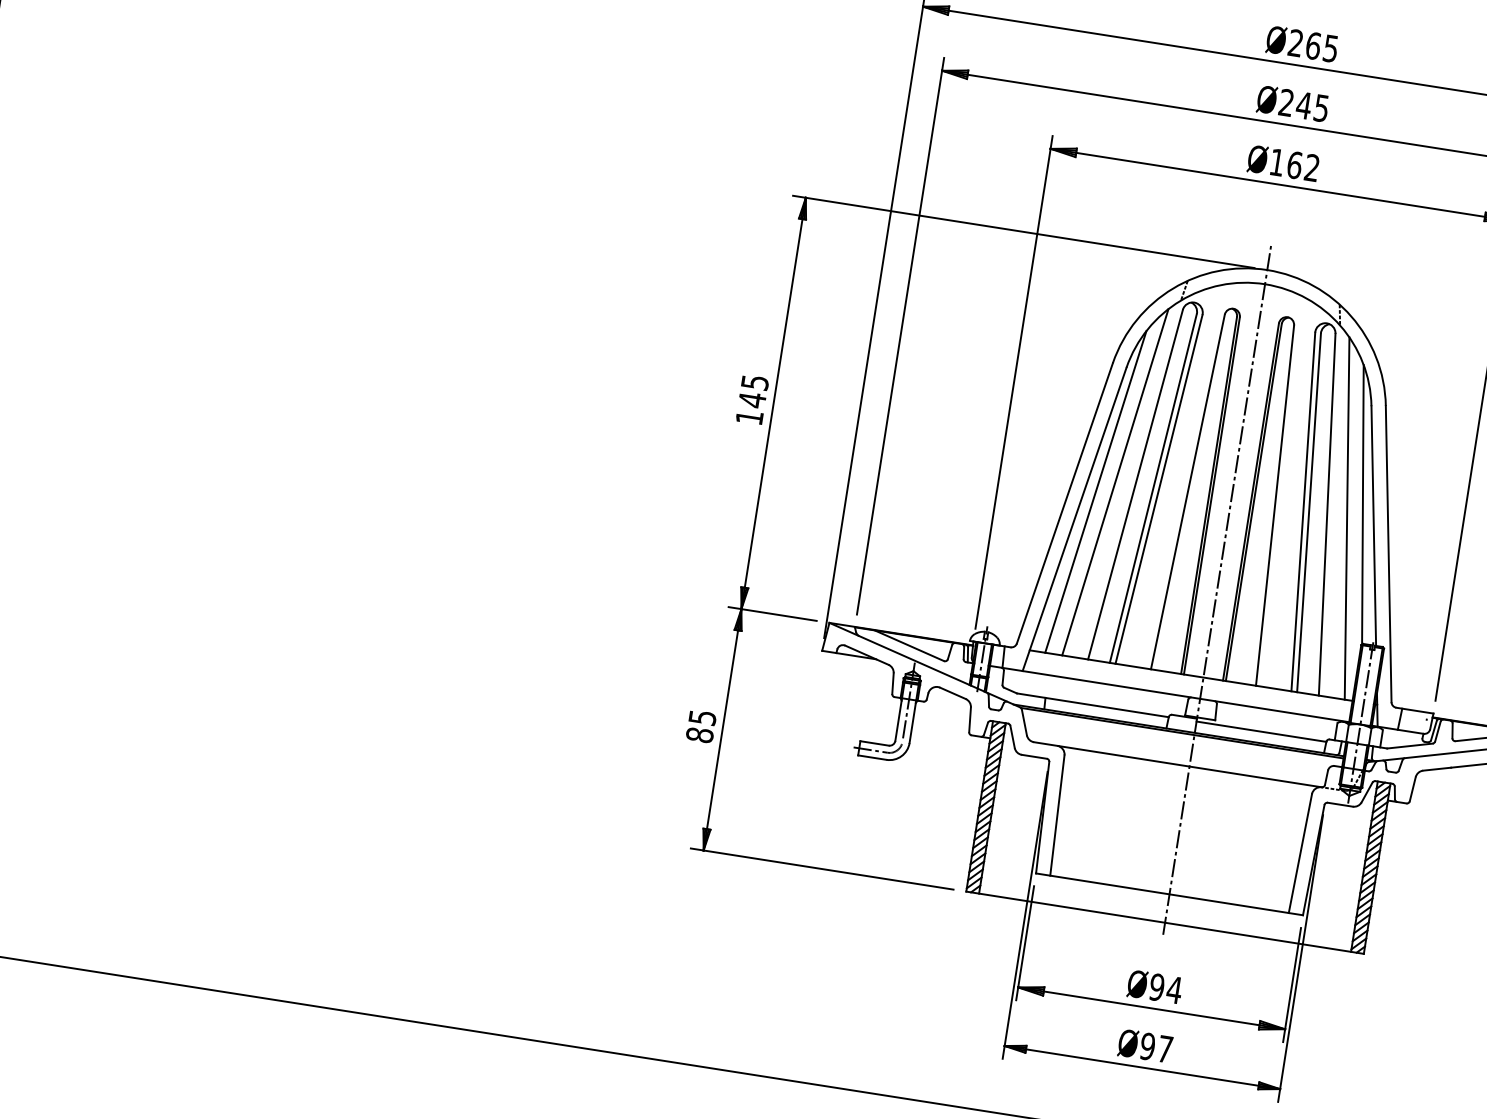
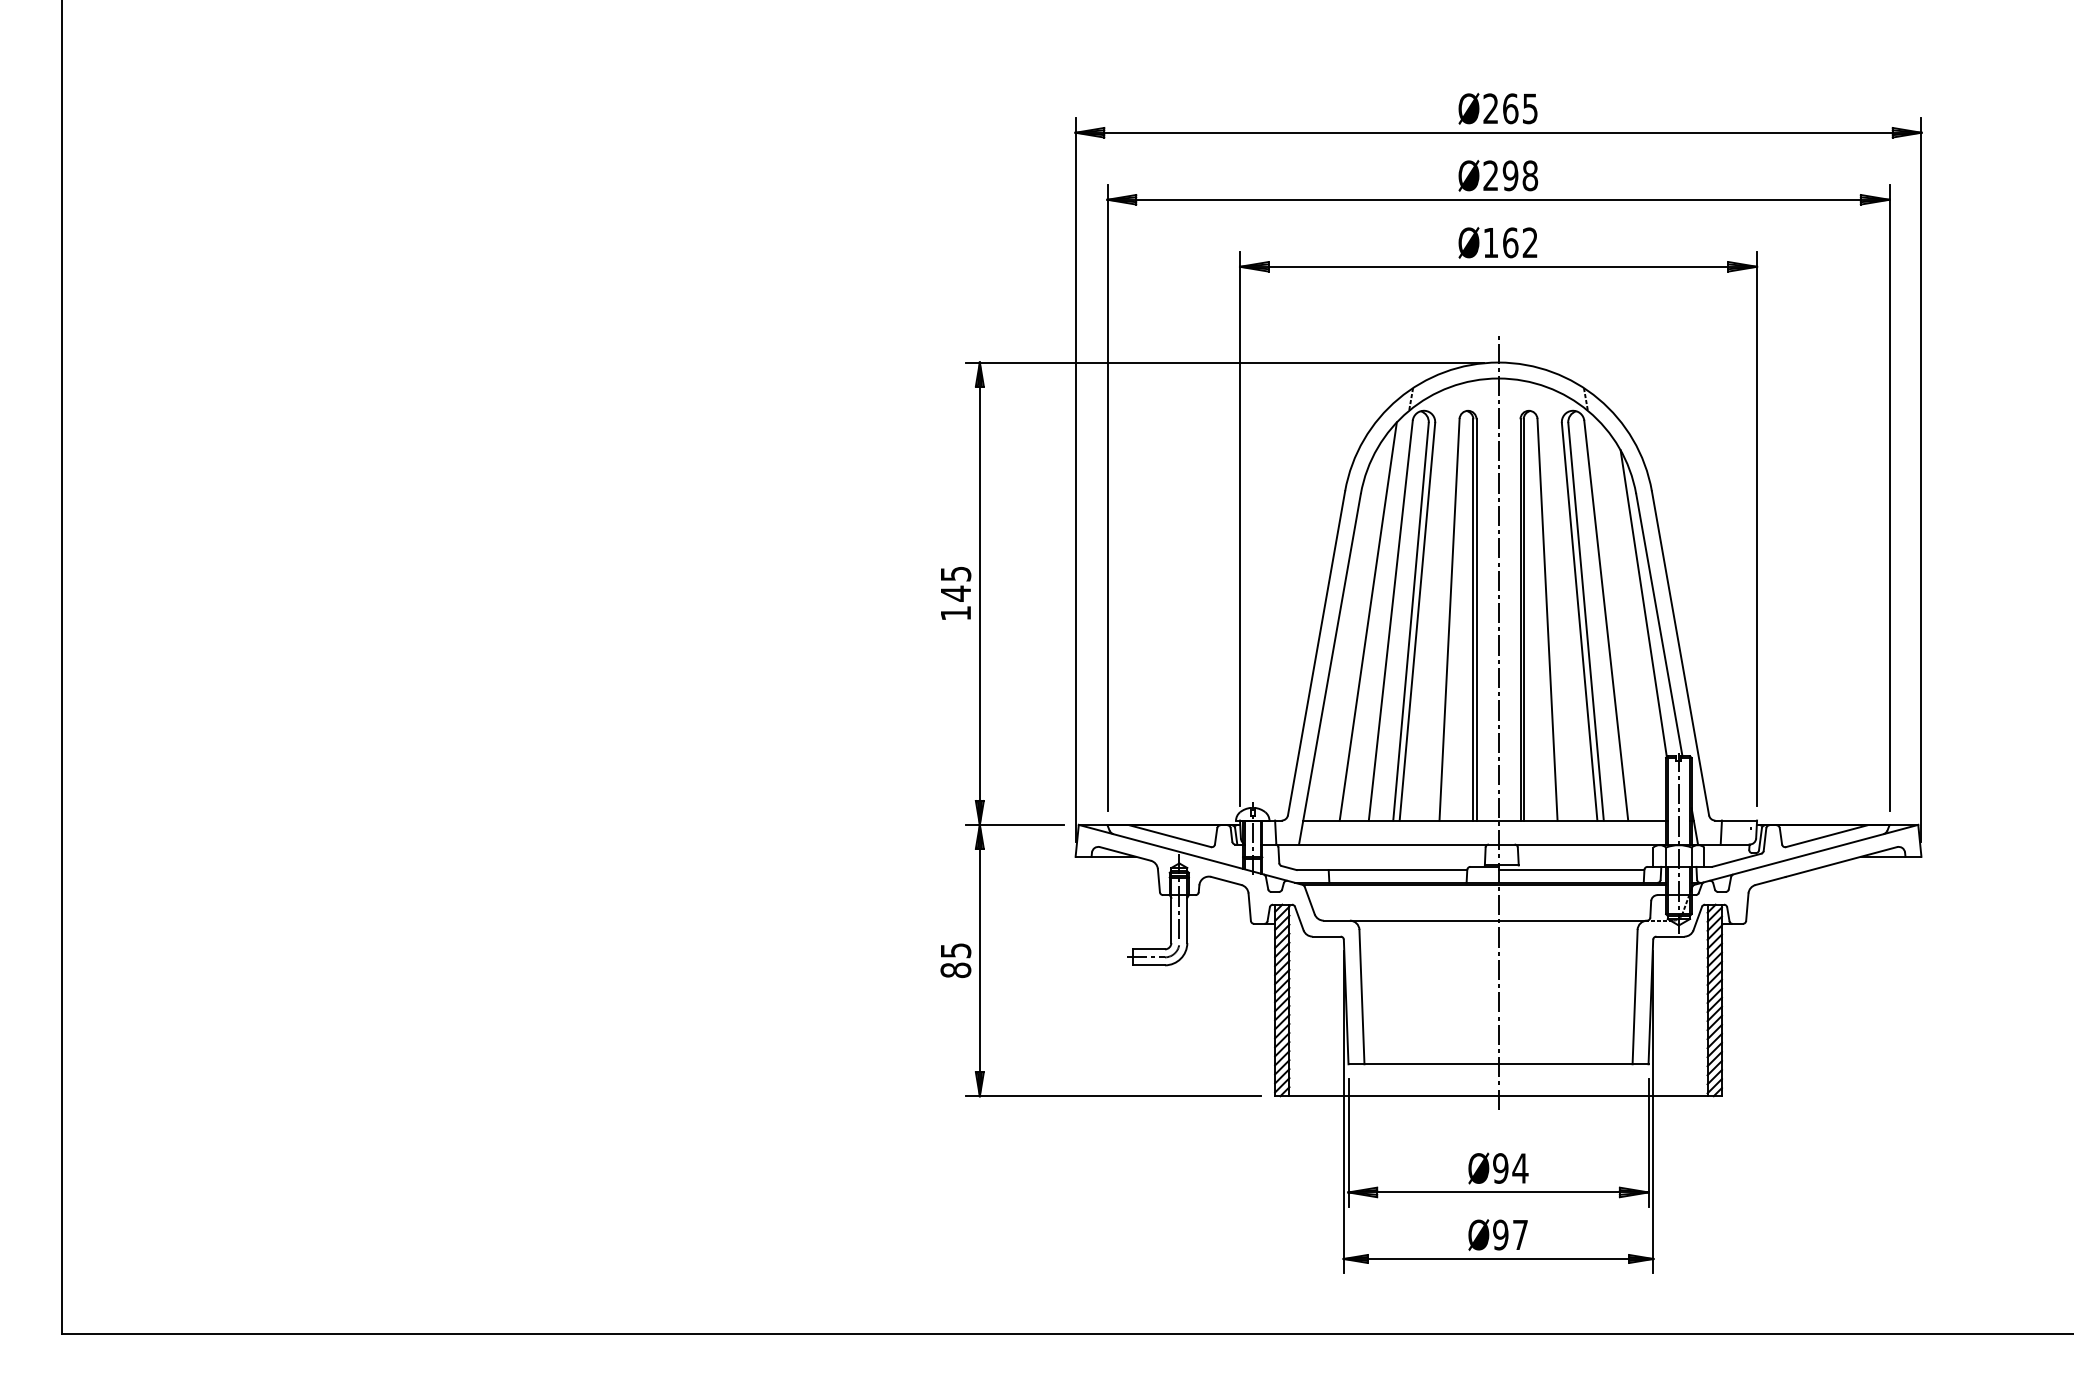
text: (1312, 106) -> (1520, 175), Ø245 -> Ø298
line: (1095, 491) -> (1348, 635), removed
line: (1346, 518) -> (1628, 621), removed

